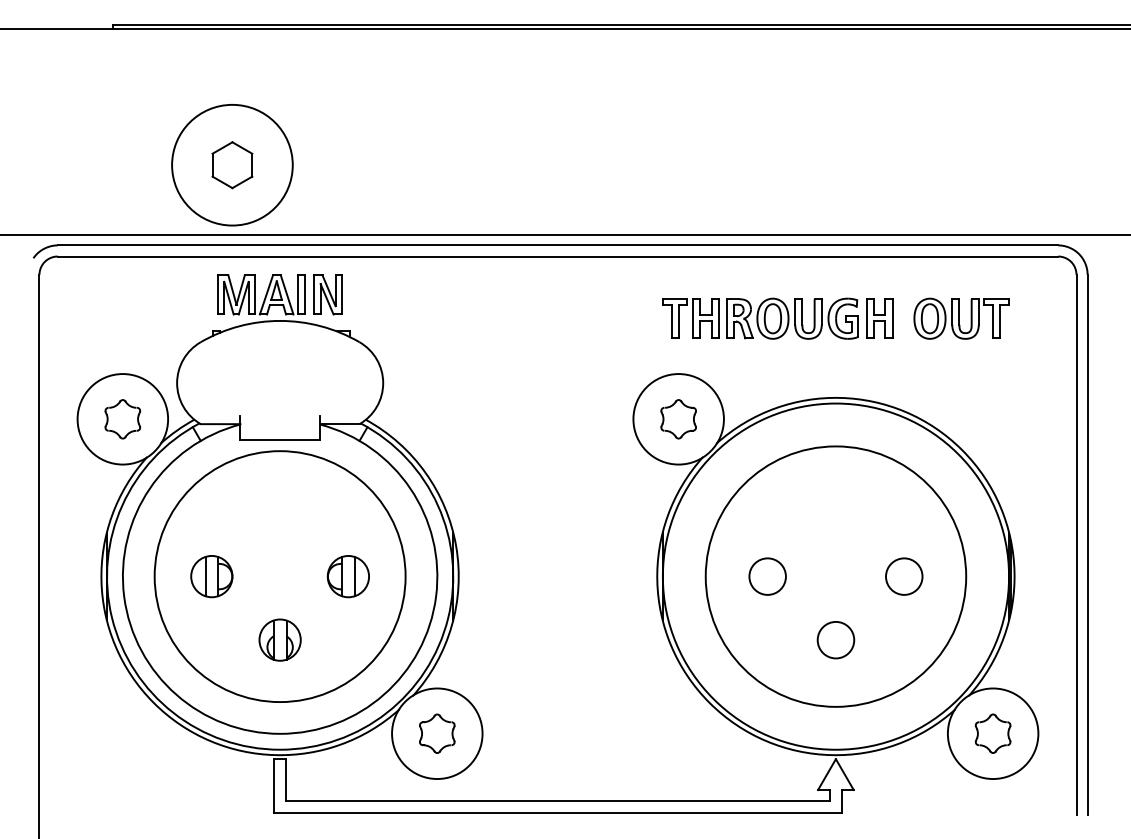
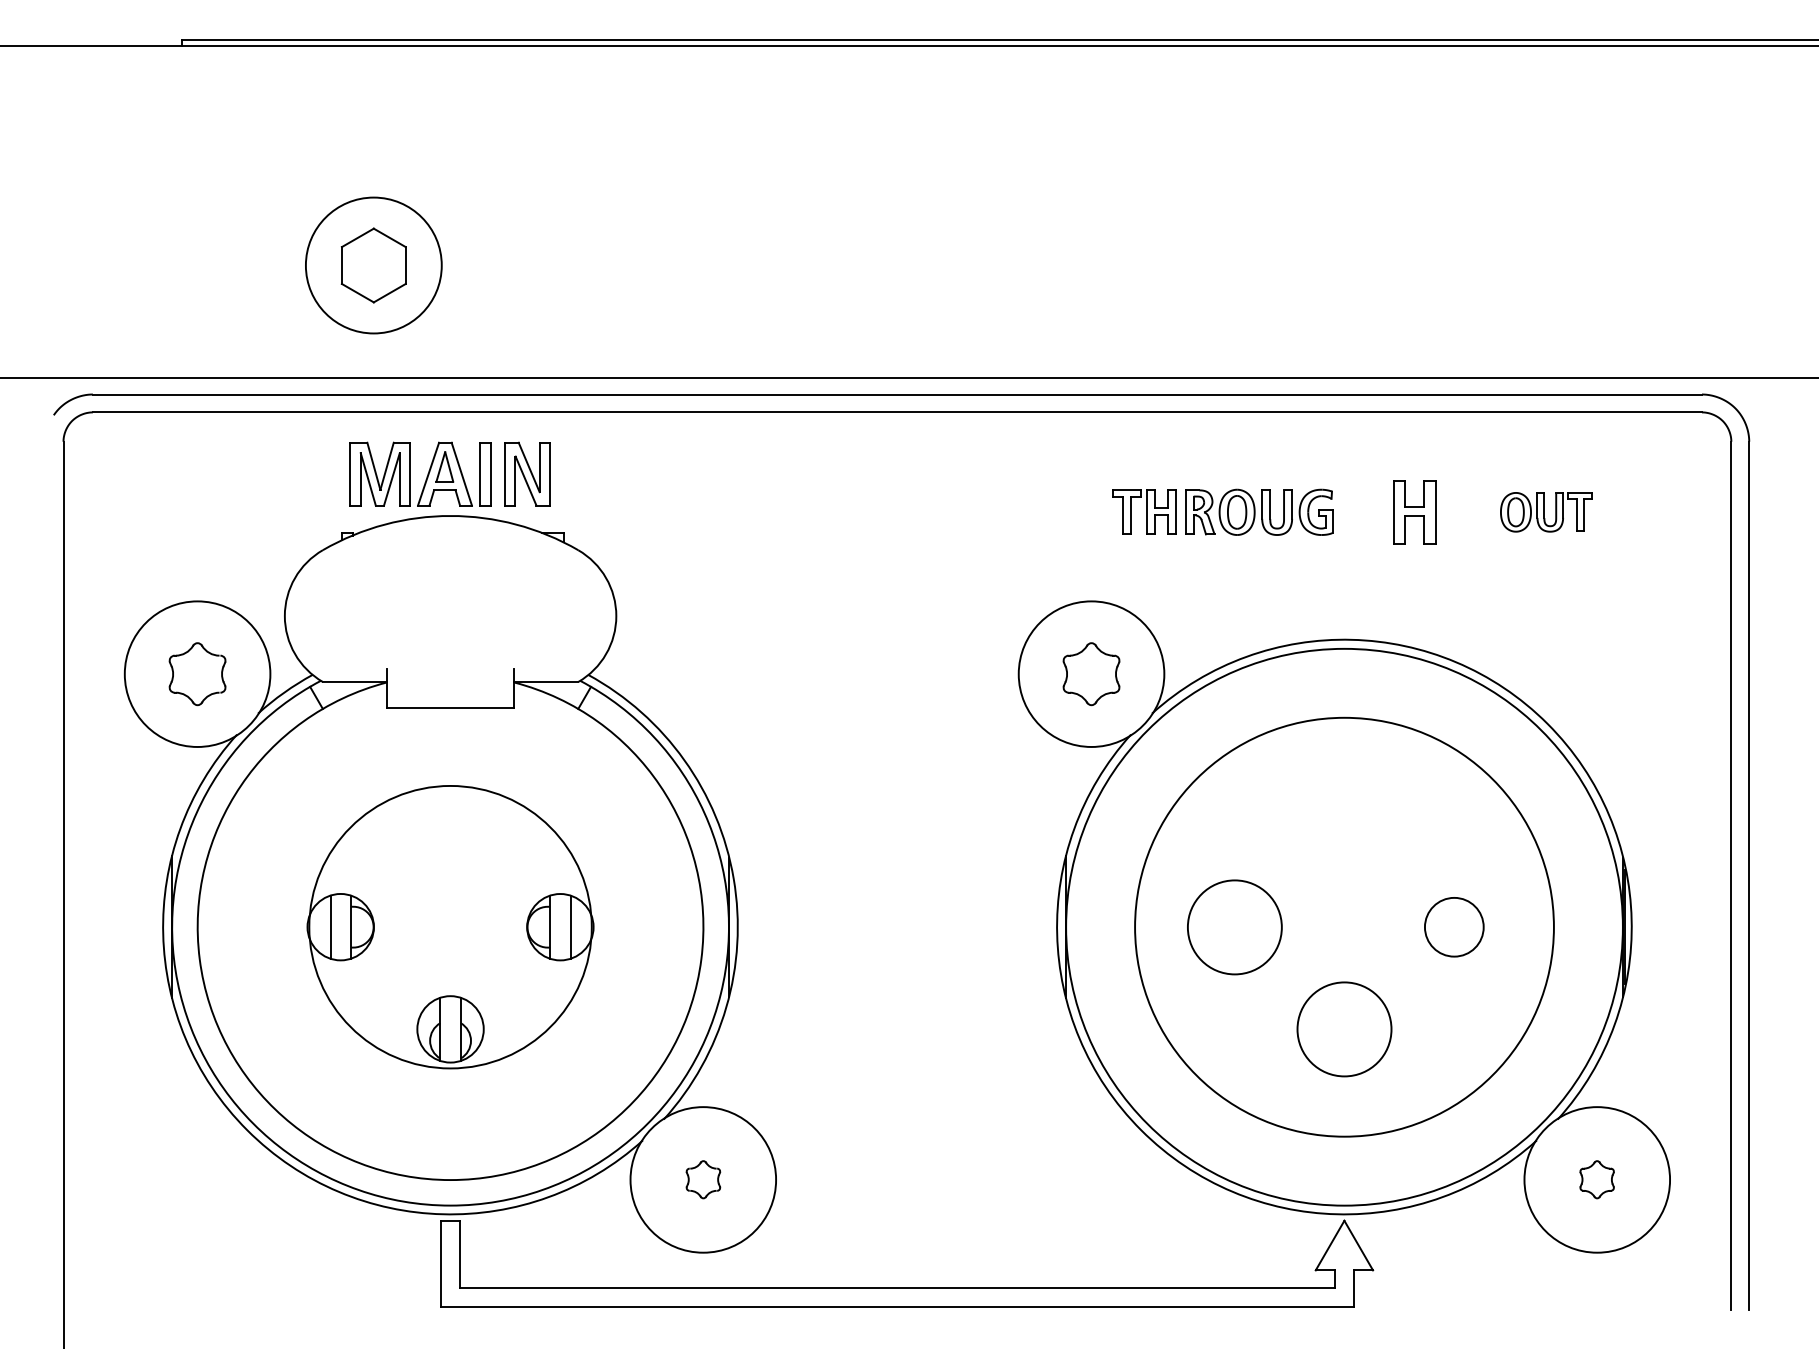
circle: (232, 164) -> (373, 264), size x0.7
part: (760, 318) -> (1223, 512), size x0.7
part: (961, 318) -> (1546, 512), size x0.6
circle: (279, 576) -> (449, 927), size x0.7
circle: (767, 576) -> (1234, 927), size x1.6
circle: (835, 639) -> (1343, 1028), size x1.6
part: (437, 733) -> (703, 1179), size x0.6
part: (992, 733) -> (1596, 1179), size x0.6

